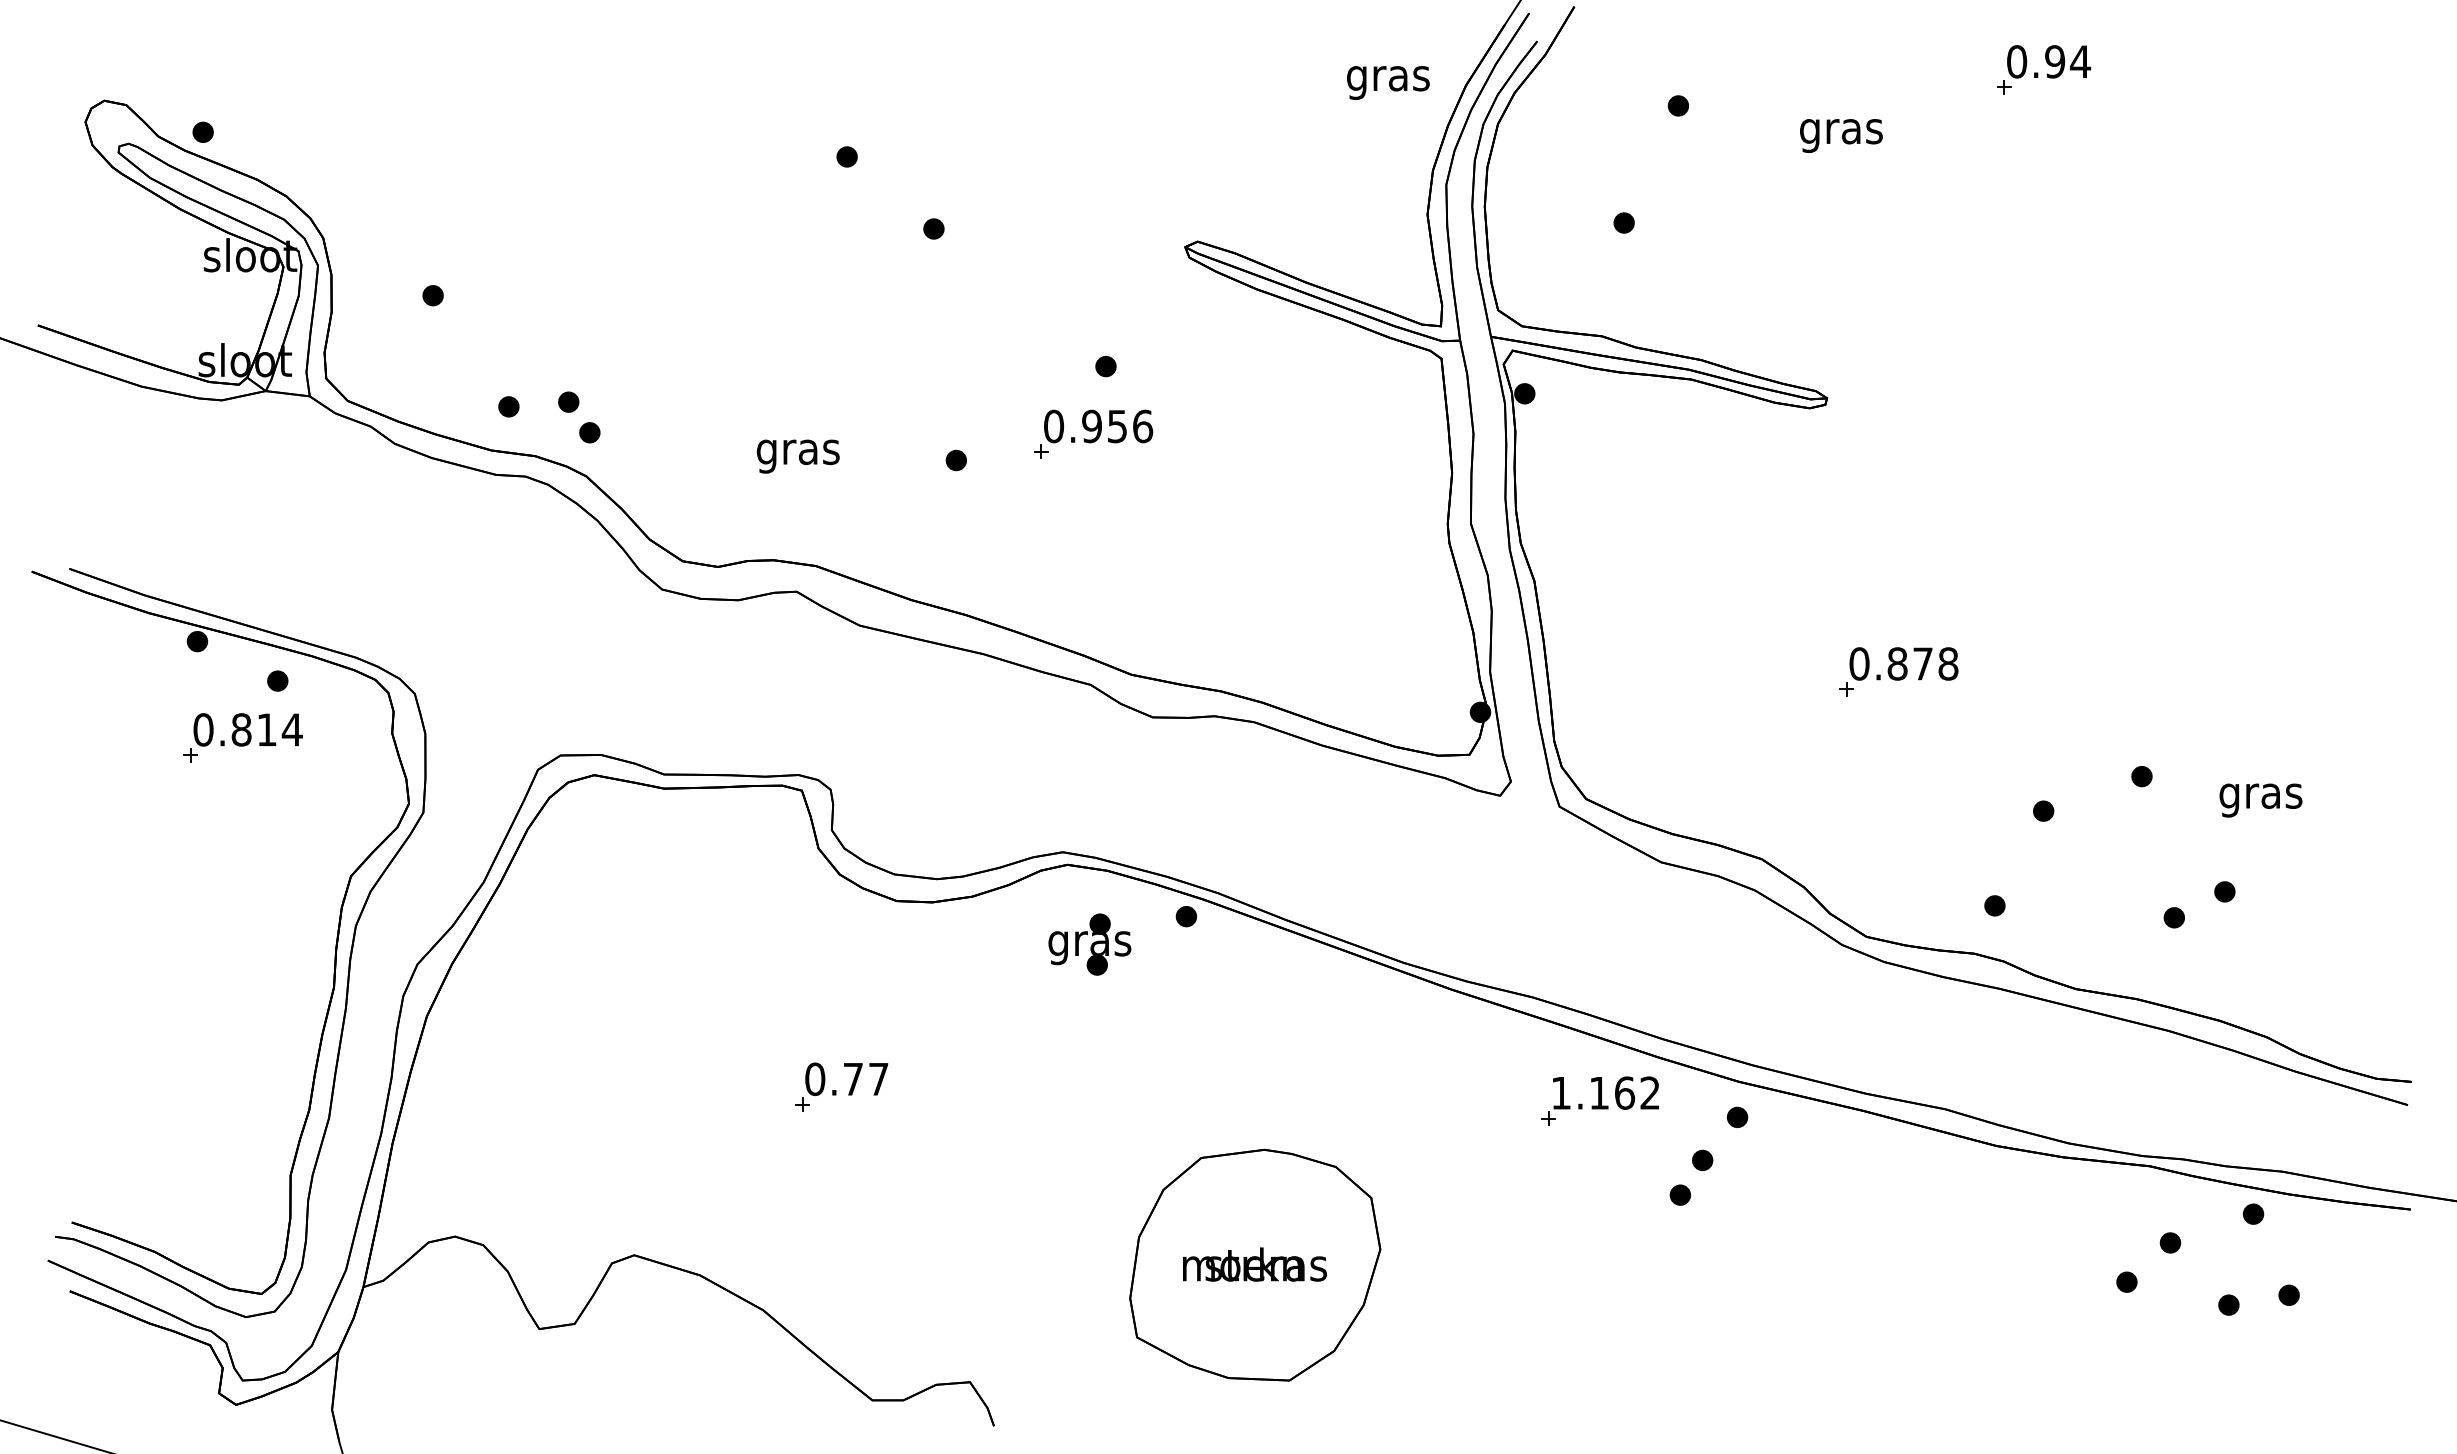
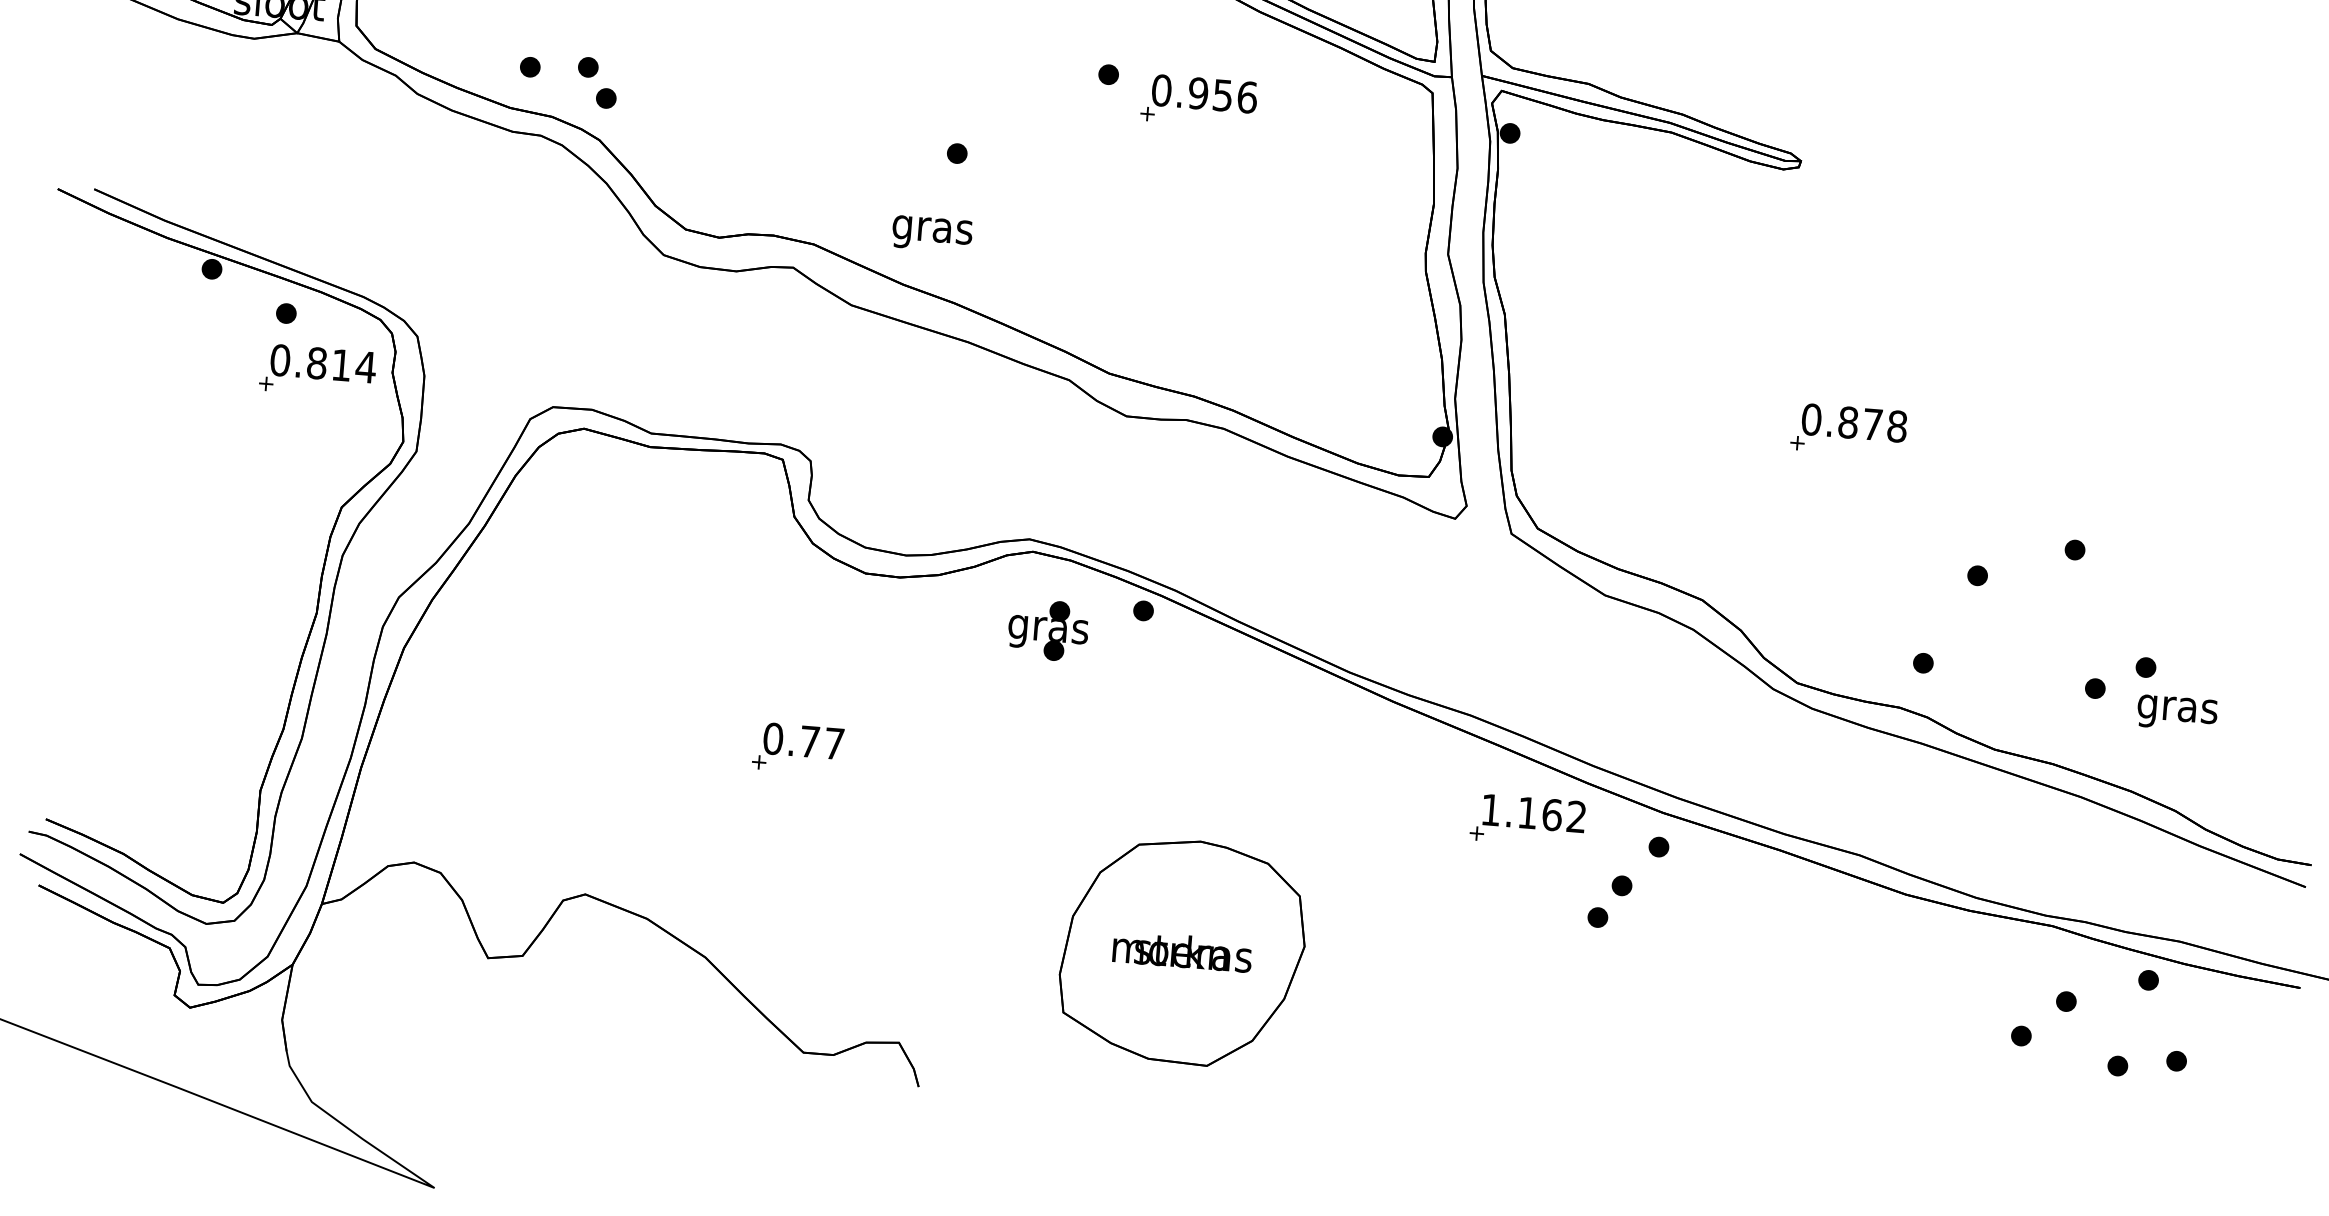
part: (1093, 433) -> (1199, 100), moved
text: (797, 456) -> (931, 233), moved
part: (242, 737) -> (317, 370), moved
text: (2260, 800) -> (2176, 713), moved

